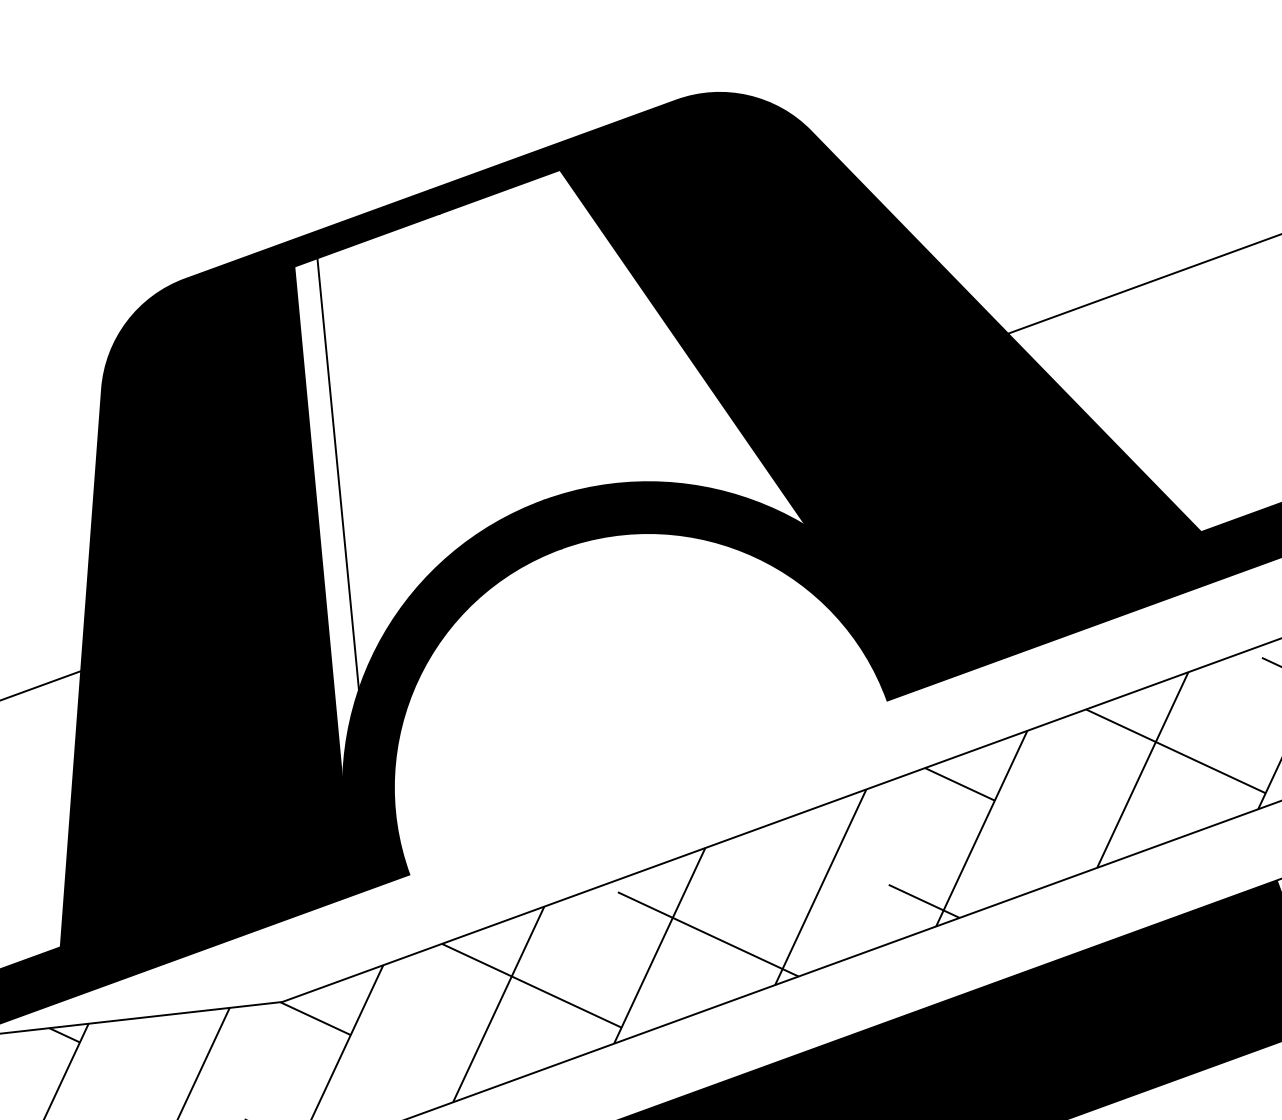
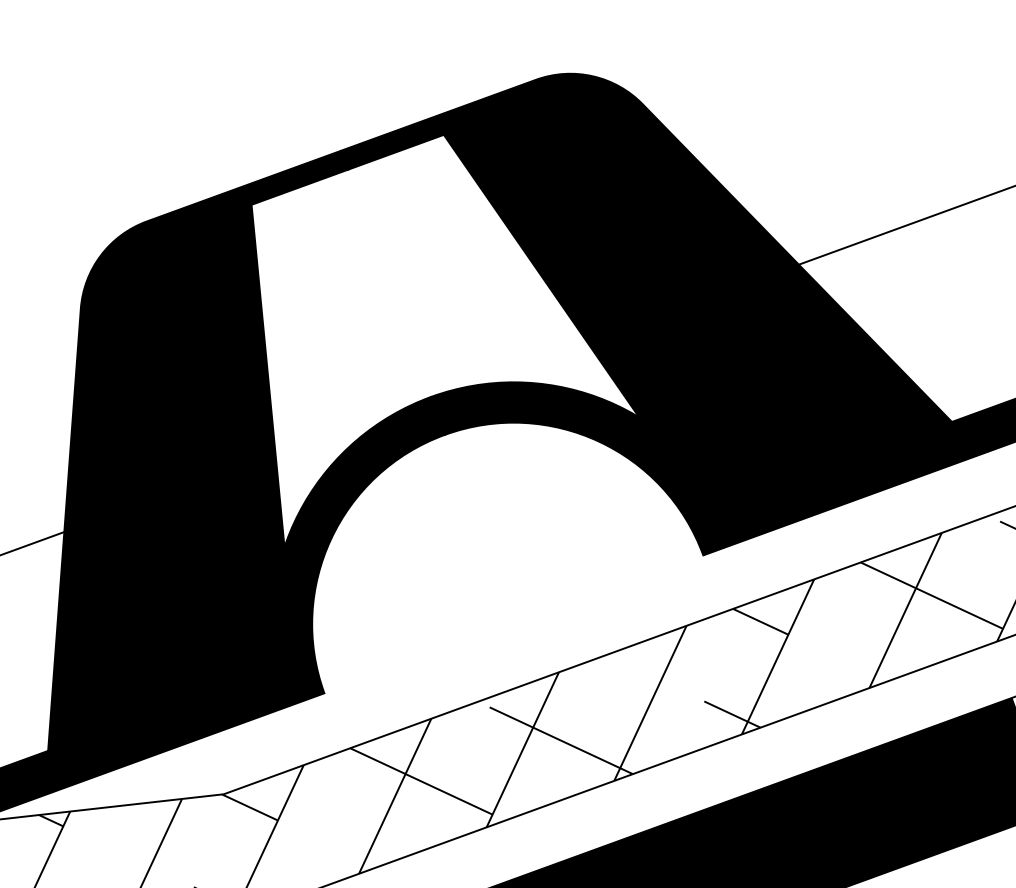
fill: (326, 522) -> (258, 414), added

